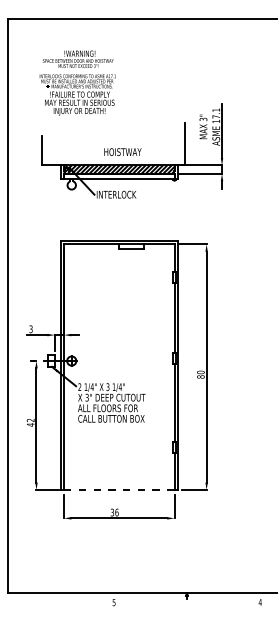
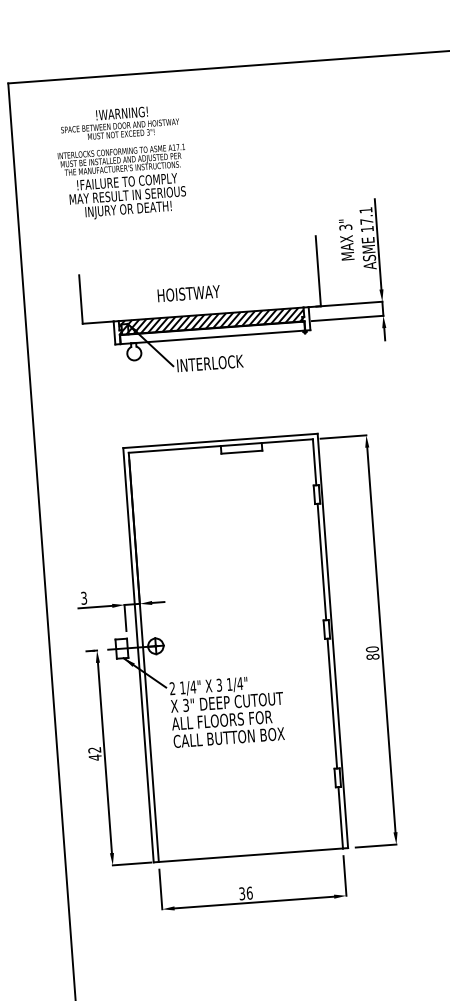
text: (77, 82) -> (121, 161), moved
text: (122, 151) -> (188, 292), moved
line: (118, 489) -> (249, 854), dashed -> solid

